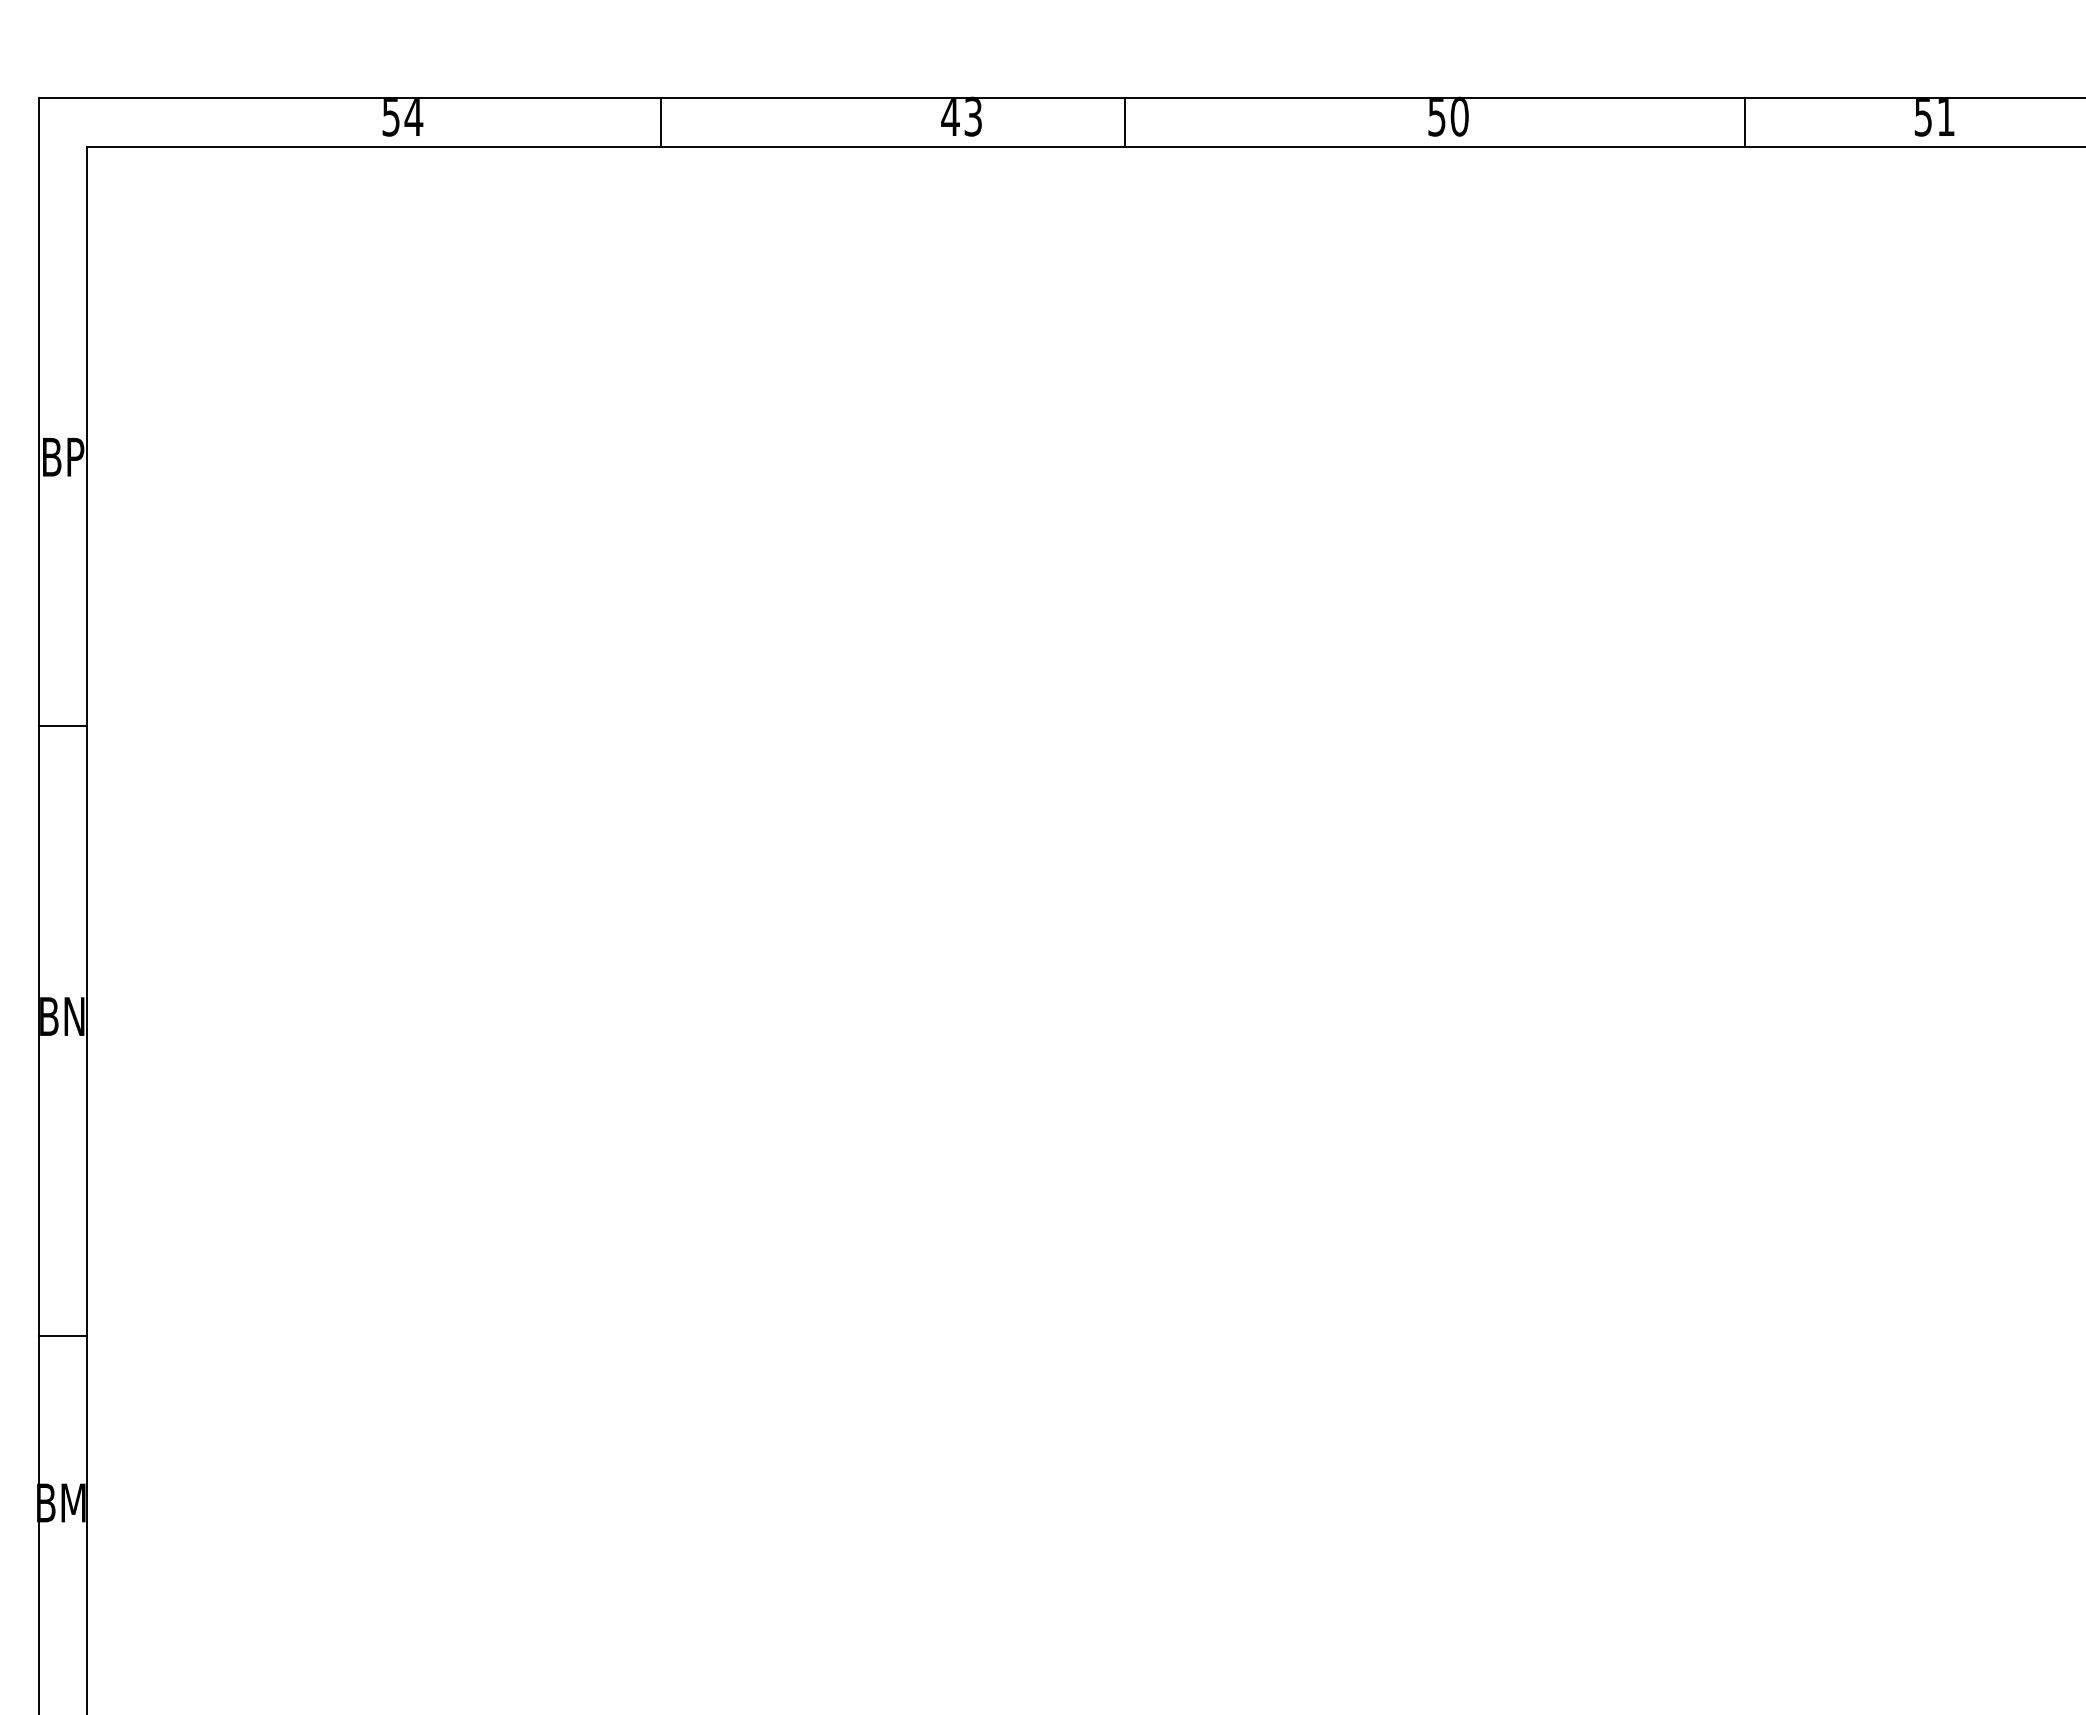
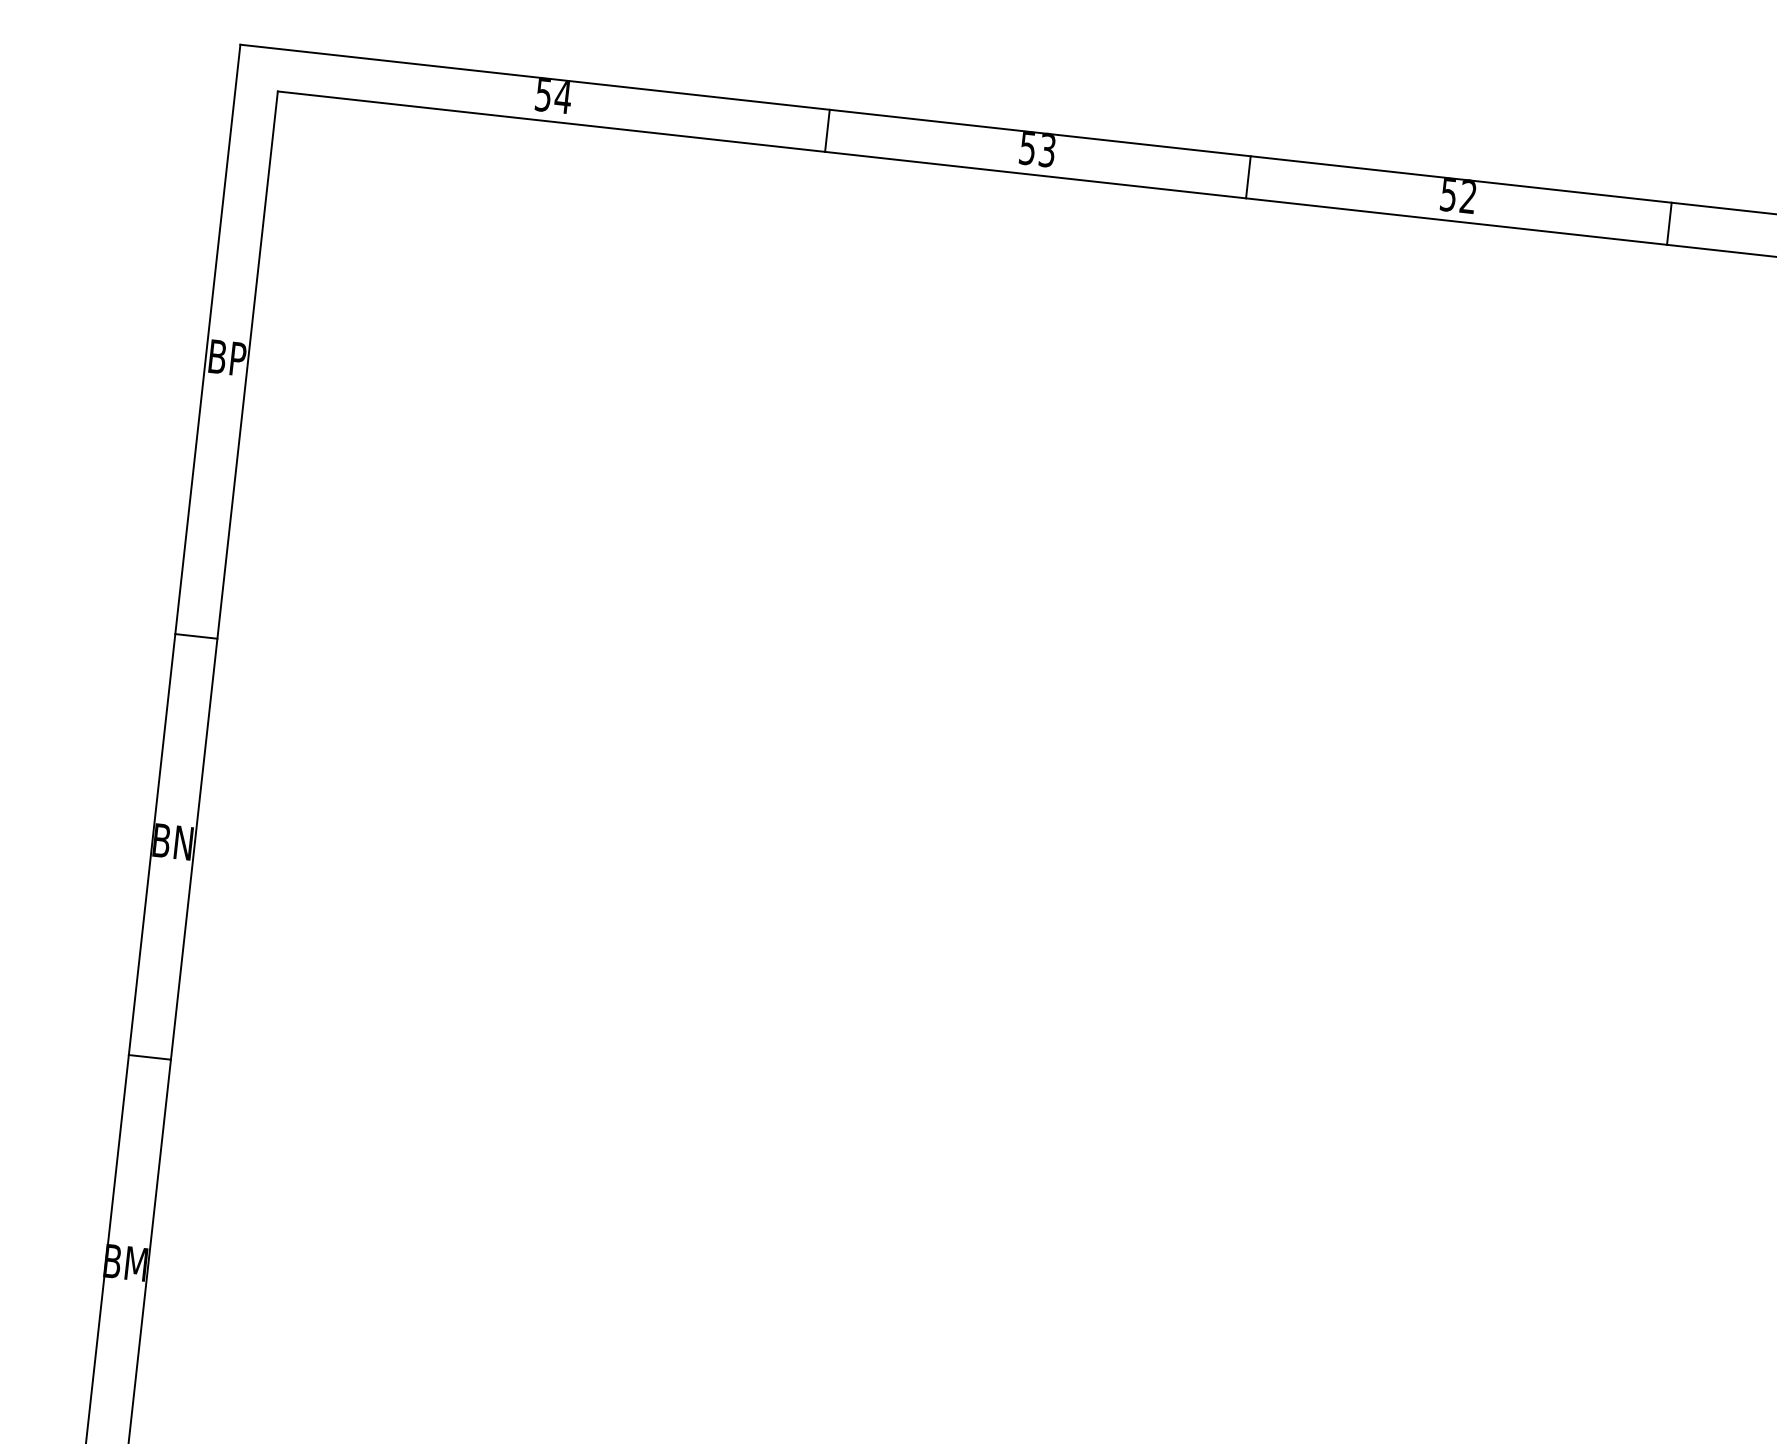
text: (1459, 116) -> (1468, 196), 50 -> 52
text: (950, 117) -> (1027, 148), 43 -> 53
line: (660, 122) -> (827, 130), moved
line: (1125, 122) -> (1248, 177), moved
line: (1745, 122) -> (1669, 223), moved
line: (62, 725) -> (196, 635), moved
line: (62, 1336) -> (149, 1057), moved

